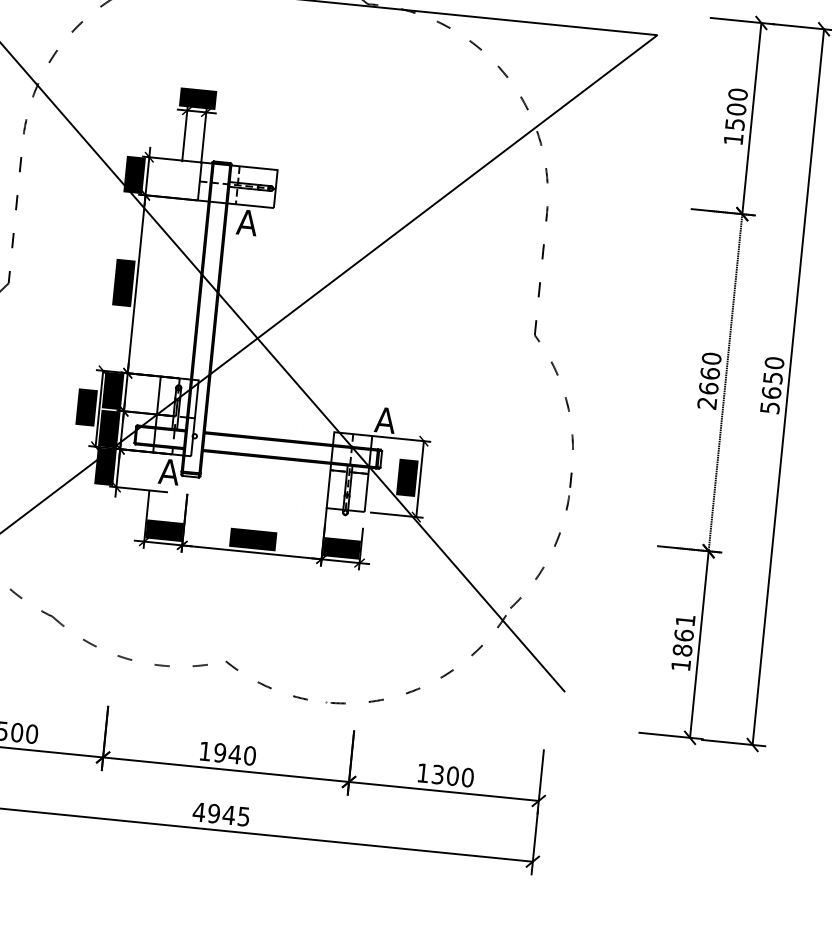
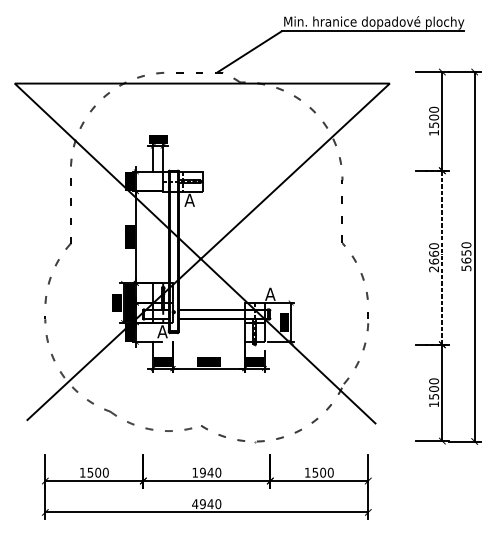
text: (685, 634) -> (434, 388), 1861 -> 1500
text: (438, 772) -> (315, 471), 1300 -> 1500
text: (244, 817) -> (218, 504), 4945 -> 4940

